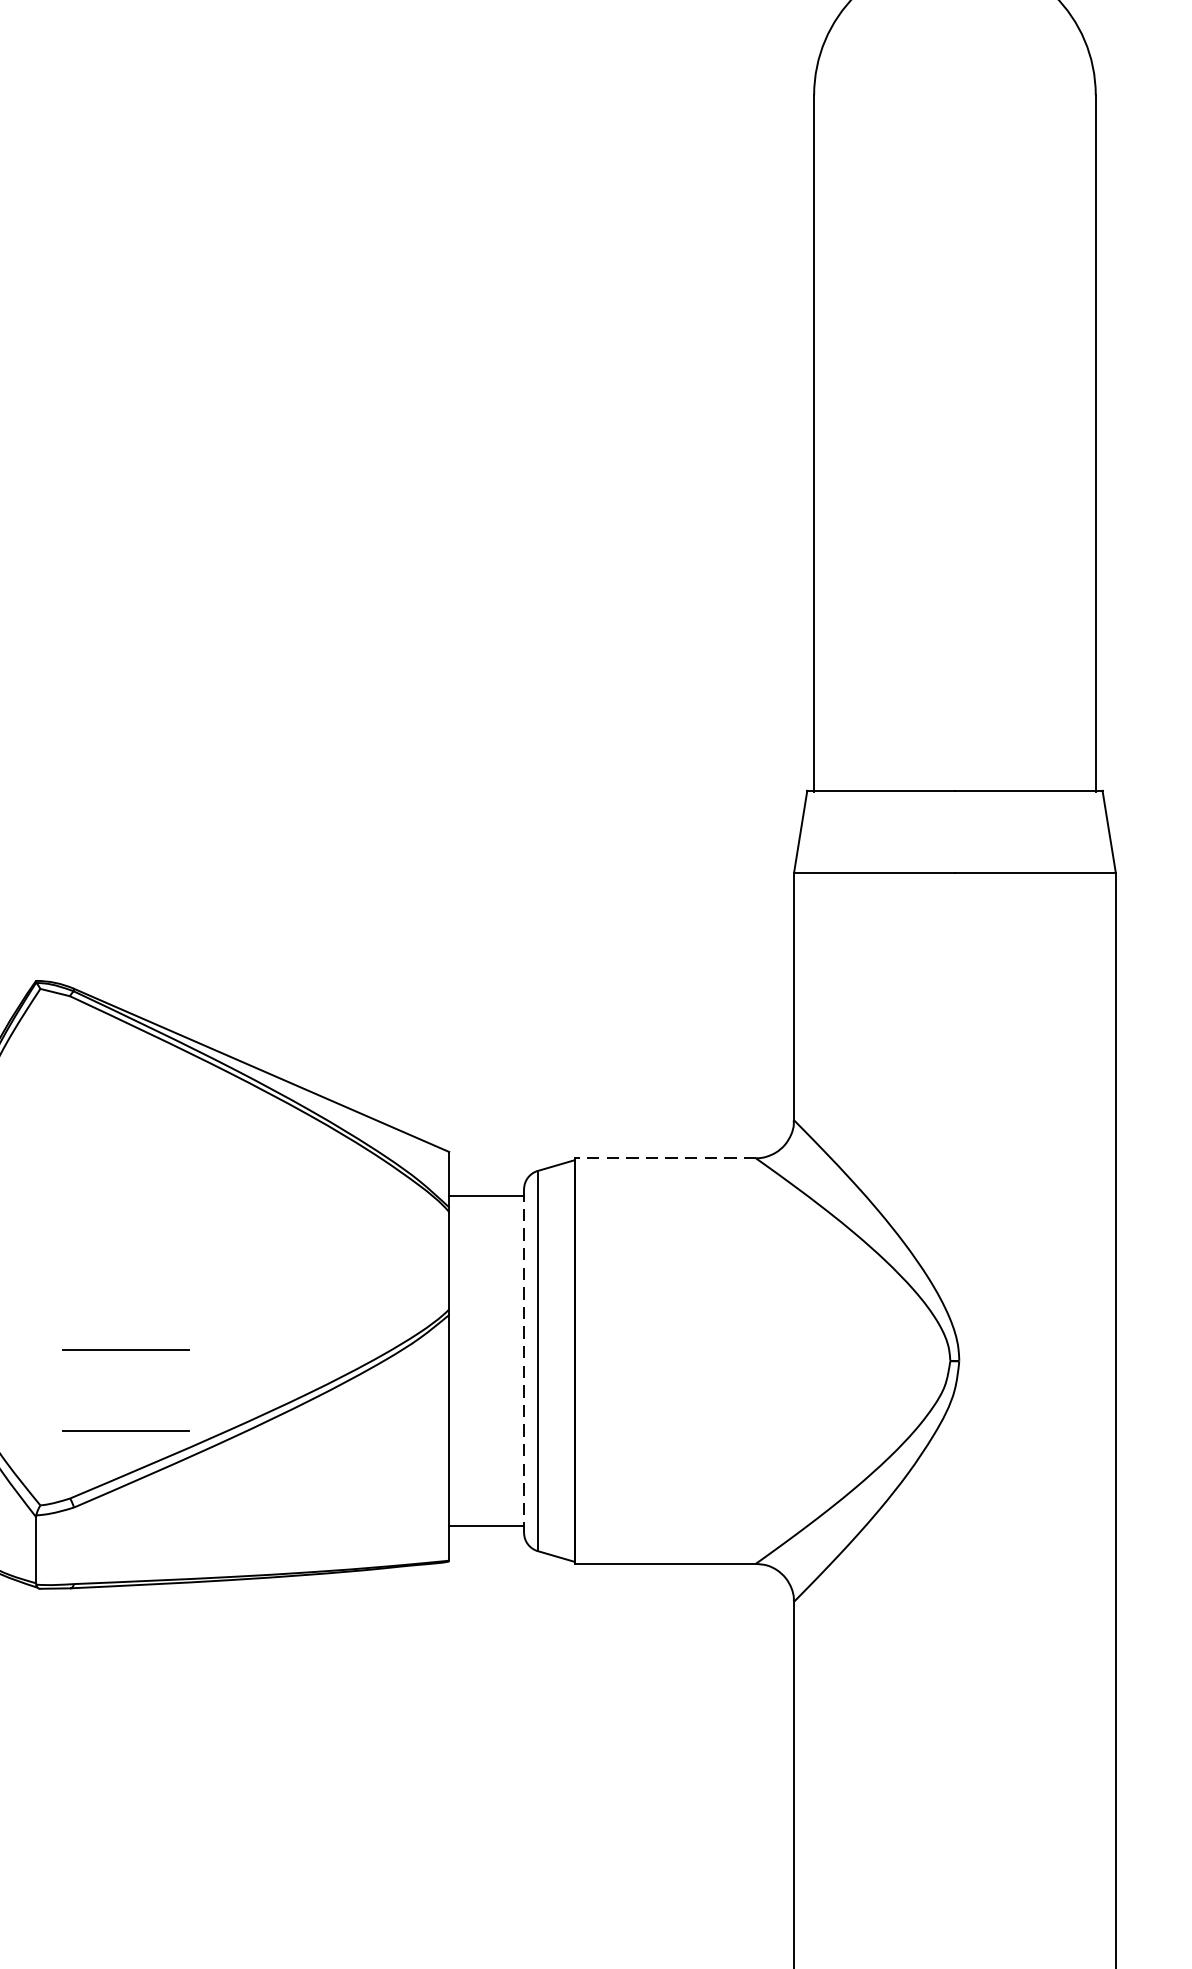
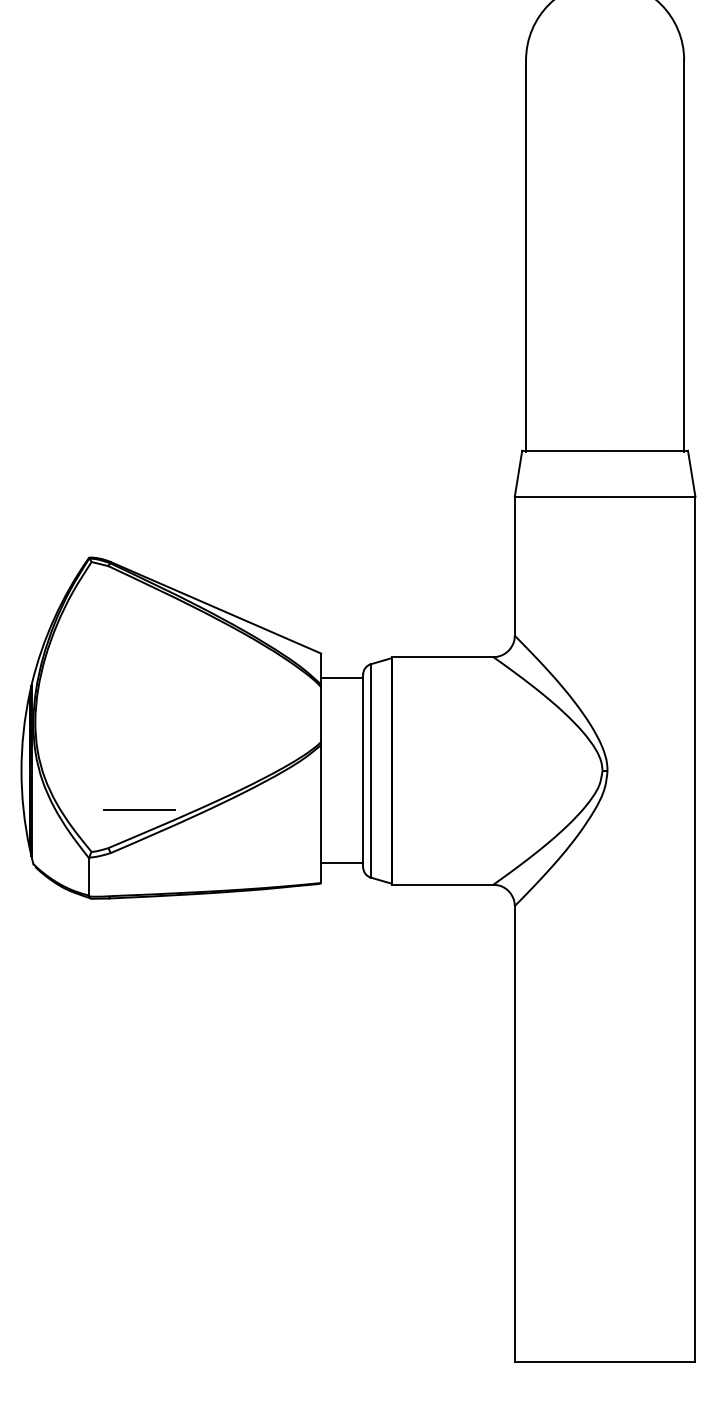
line: (665, 1158) -> (442, 657), dashed -> solid
line: (125, 1349) -> (139, 764), removed
line: (524, 1362) -> (363, 771), dashed -> solid

